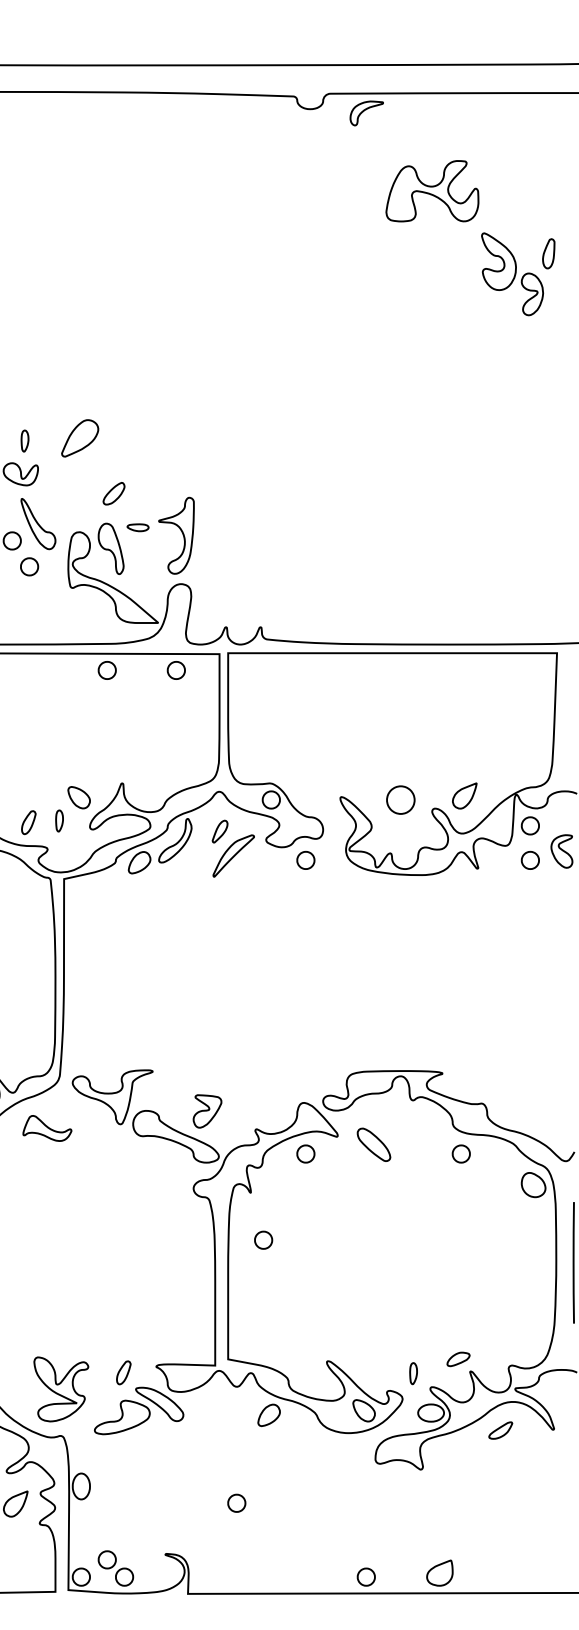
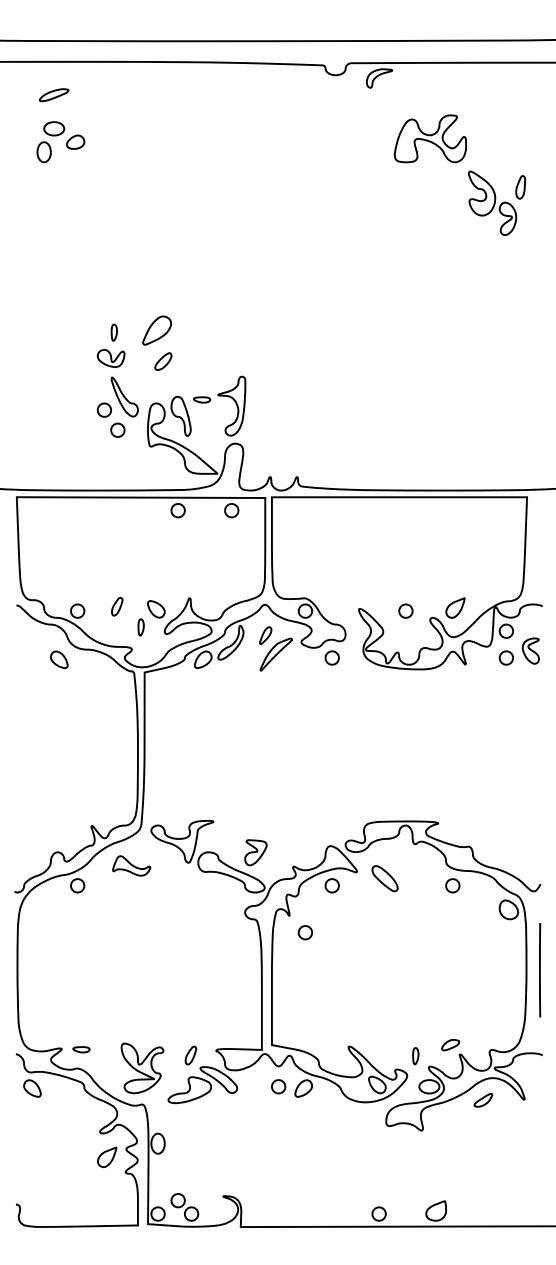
part: (114, 493) -> (163, 361), moved
part: (400, 799) -> (405, 610), size x0.62
part: (29, 822) -> (117, 606), moved
part: (262, 1239) -> (304, 932), moved
part: (236, 1502) -> (278, 1086), moved

